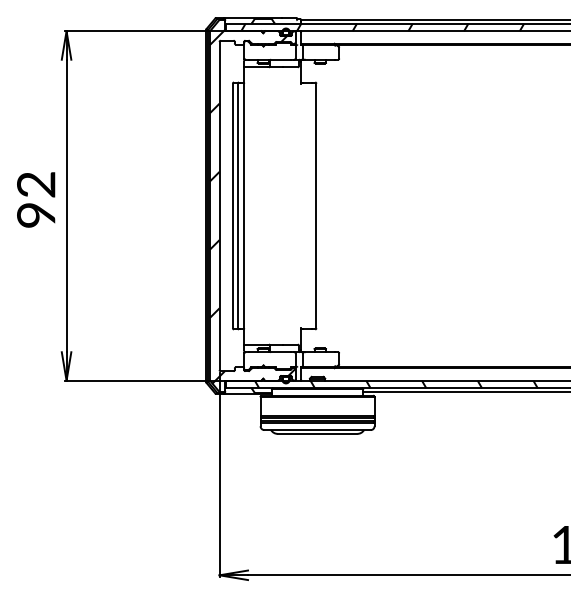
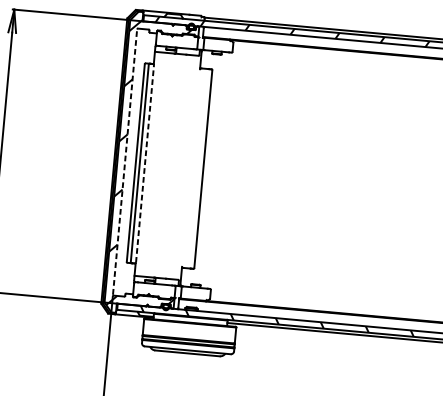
line: (219, 205) -> (125, 161), solid -> dashed
line: (244, 205) -> (145, 163), solid -> dashed

